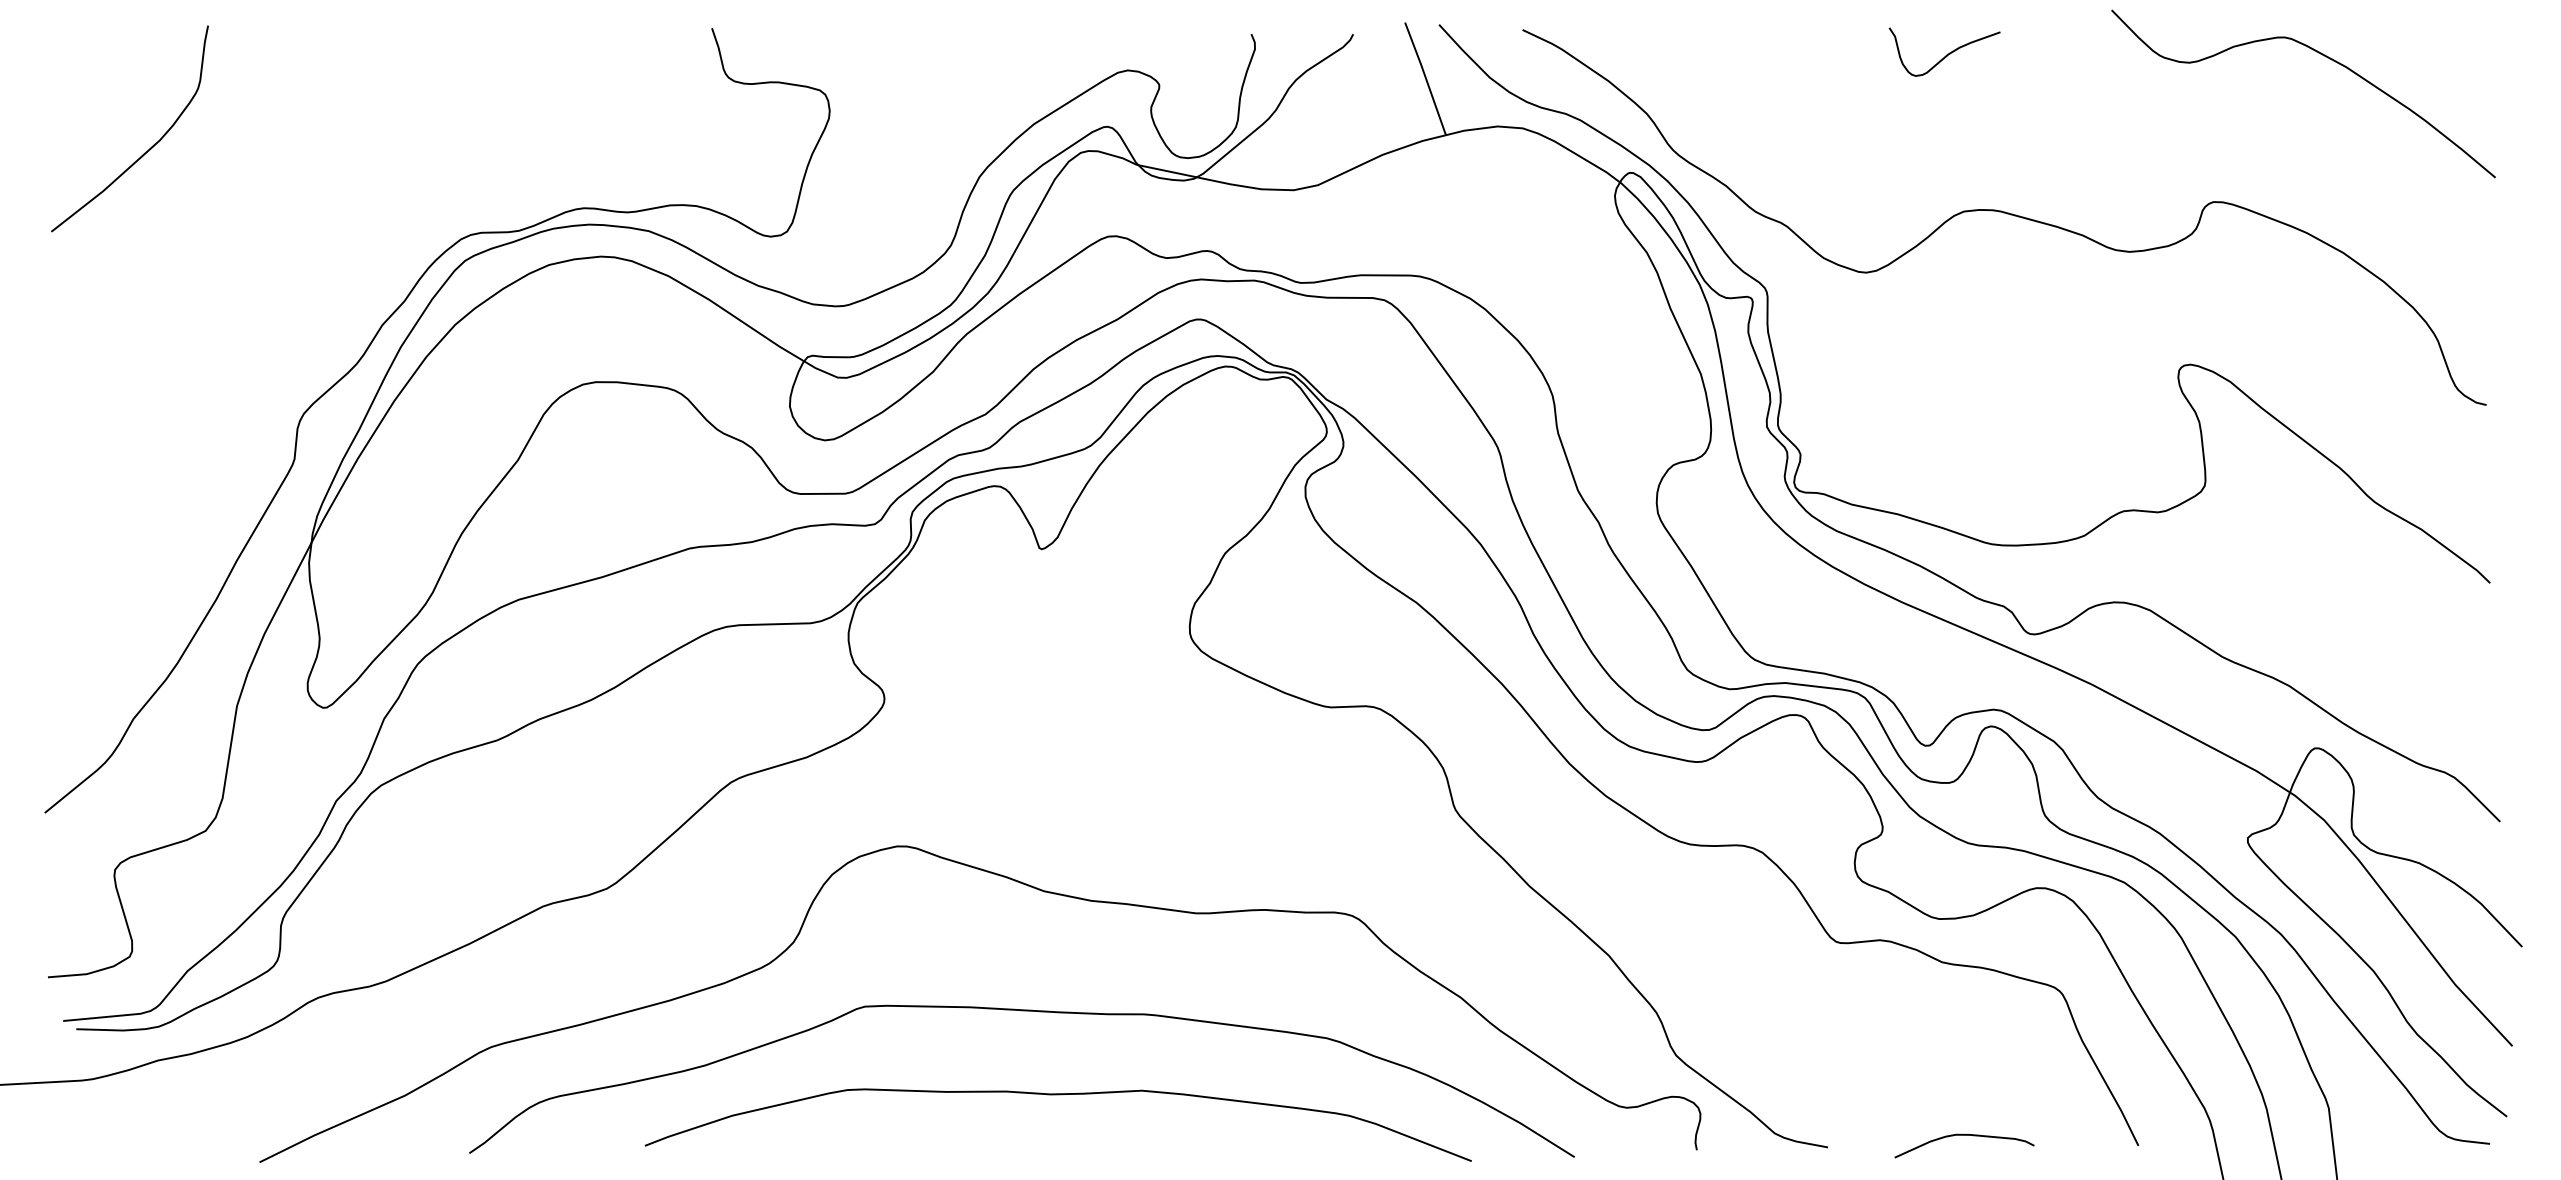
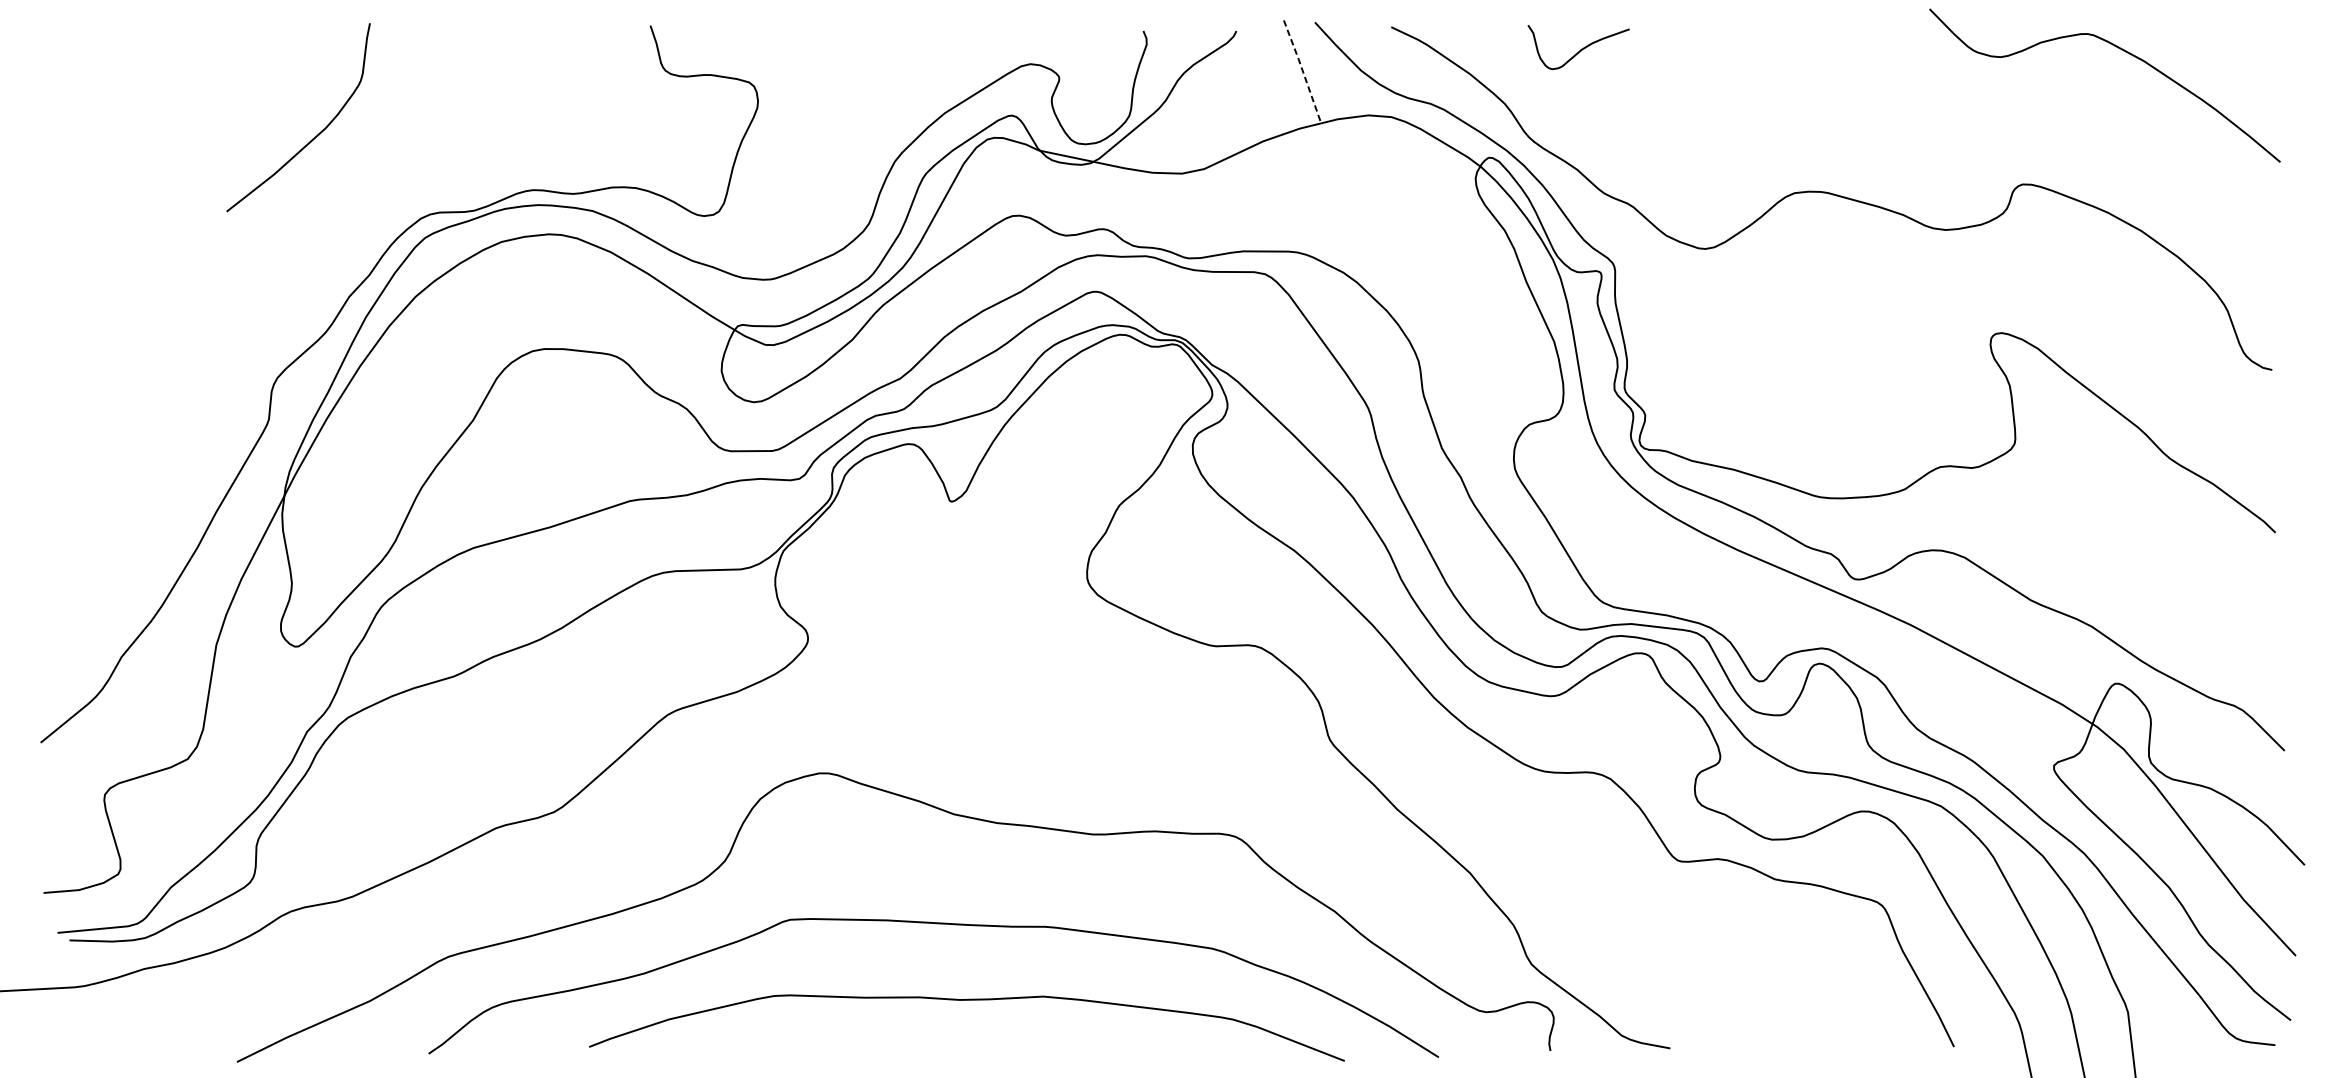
curve: (1947, 53) -> (1581, 48), moved
line: (1425, 78) -> (1302, 71), solid -> dashed
curve: (149, 148) -> (316, 135), moved
curve: (1964, 1135) -> (1795, 1037), removed

